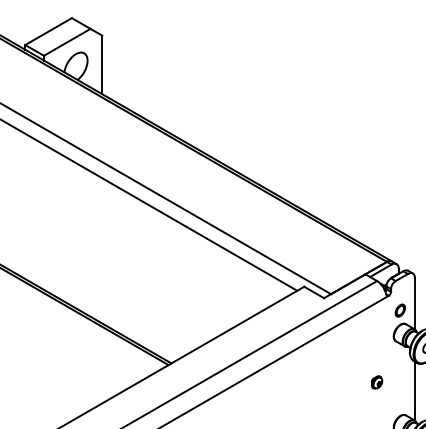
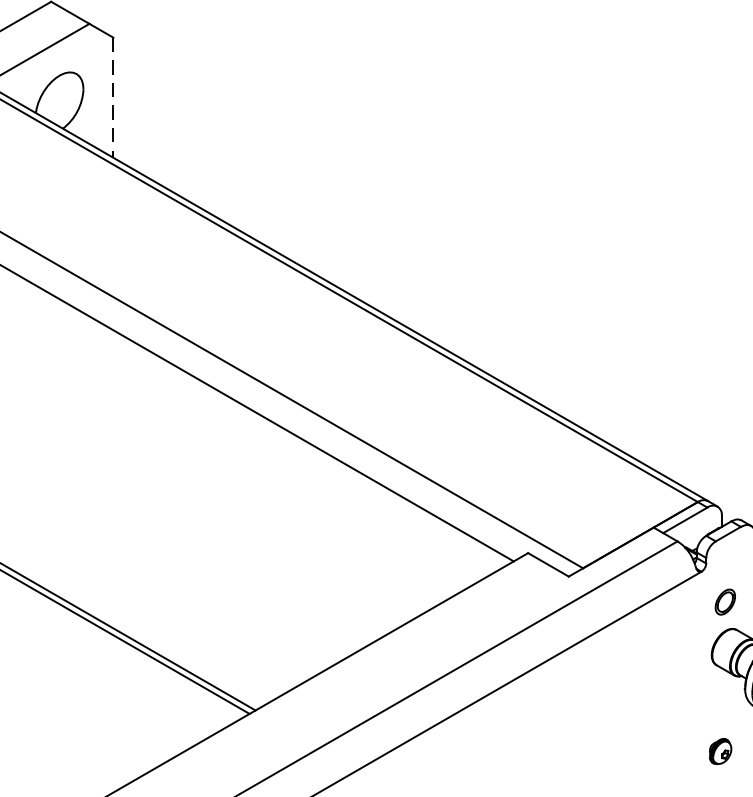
line: (102, 65) -> (114, 98), solid -> dashed
part: (376, 382) -> (719, 751), moved

